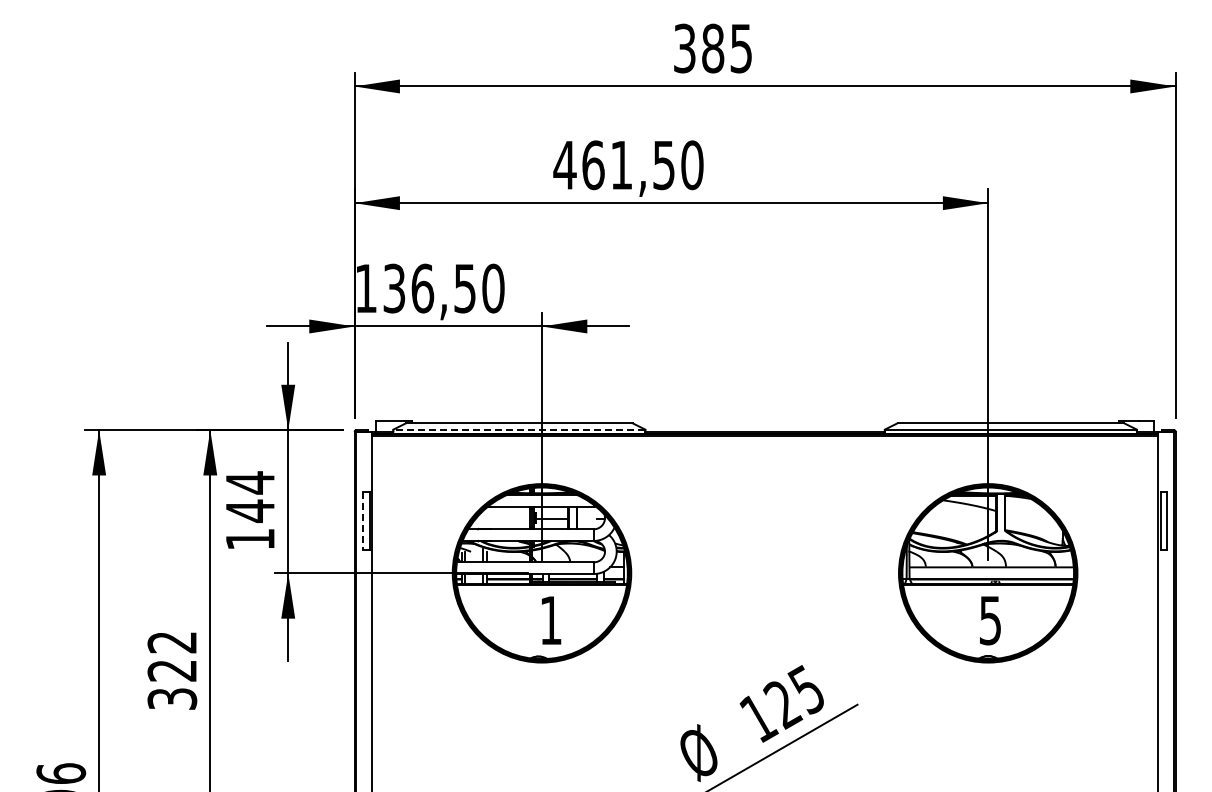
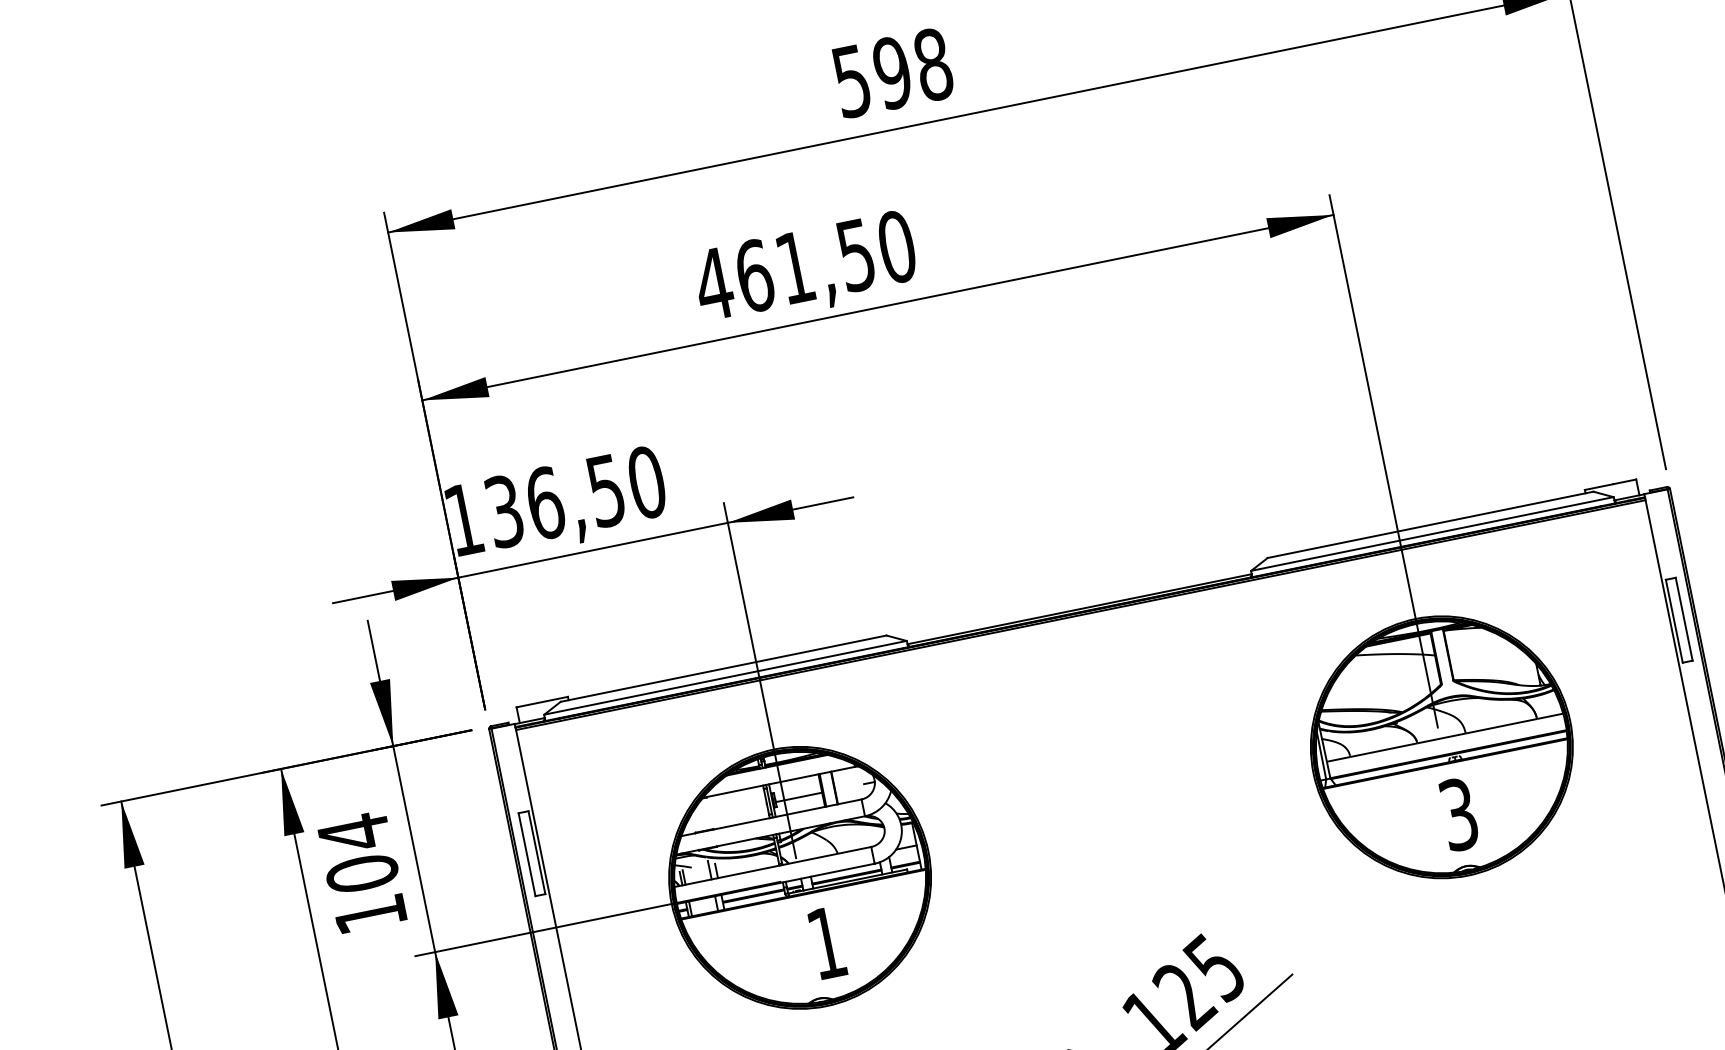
text: (713, 48) -> (893, 72), 385 -> 598
line: (519, 429) -> (725, 677), dashed -> solid
text: (250, 511) -> (362, 874), 144 -> 104
line: (362, 520) -> (526, 854), dashed -> solid
text: (990, 619) -> (1458, 813), 5 -> 3

